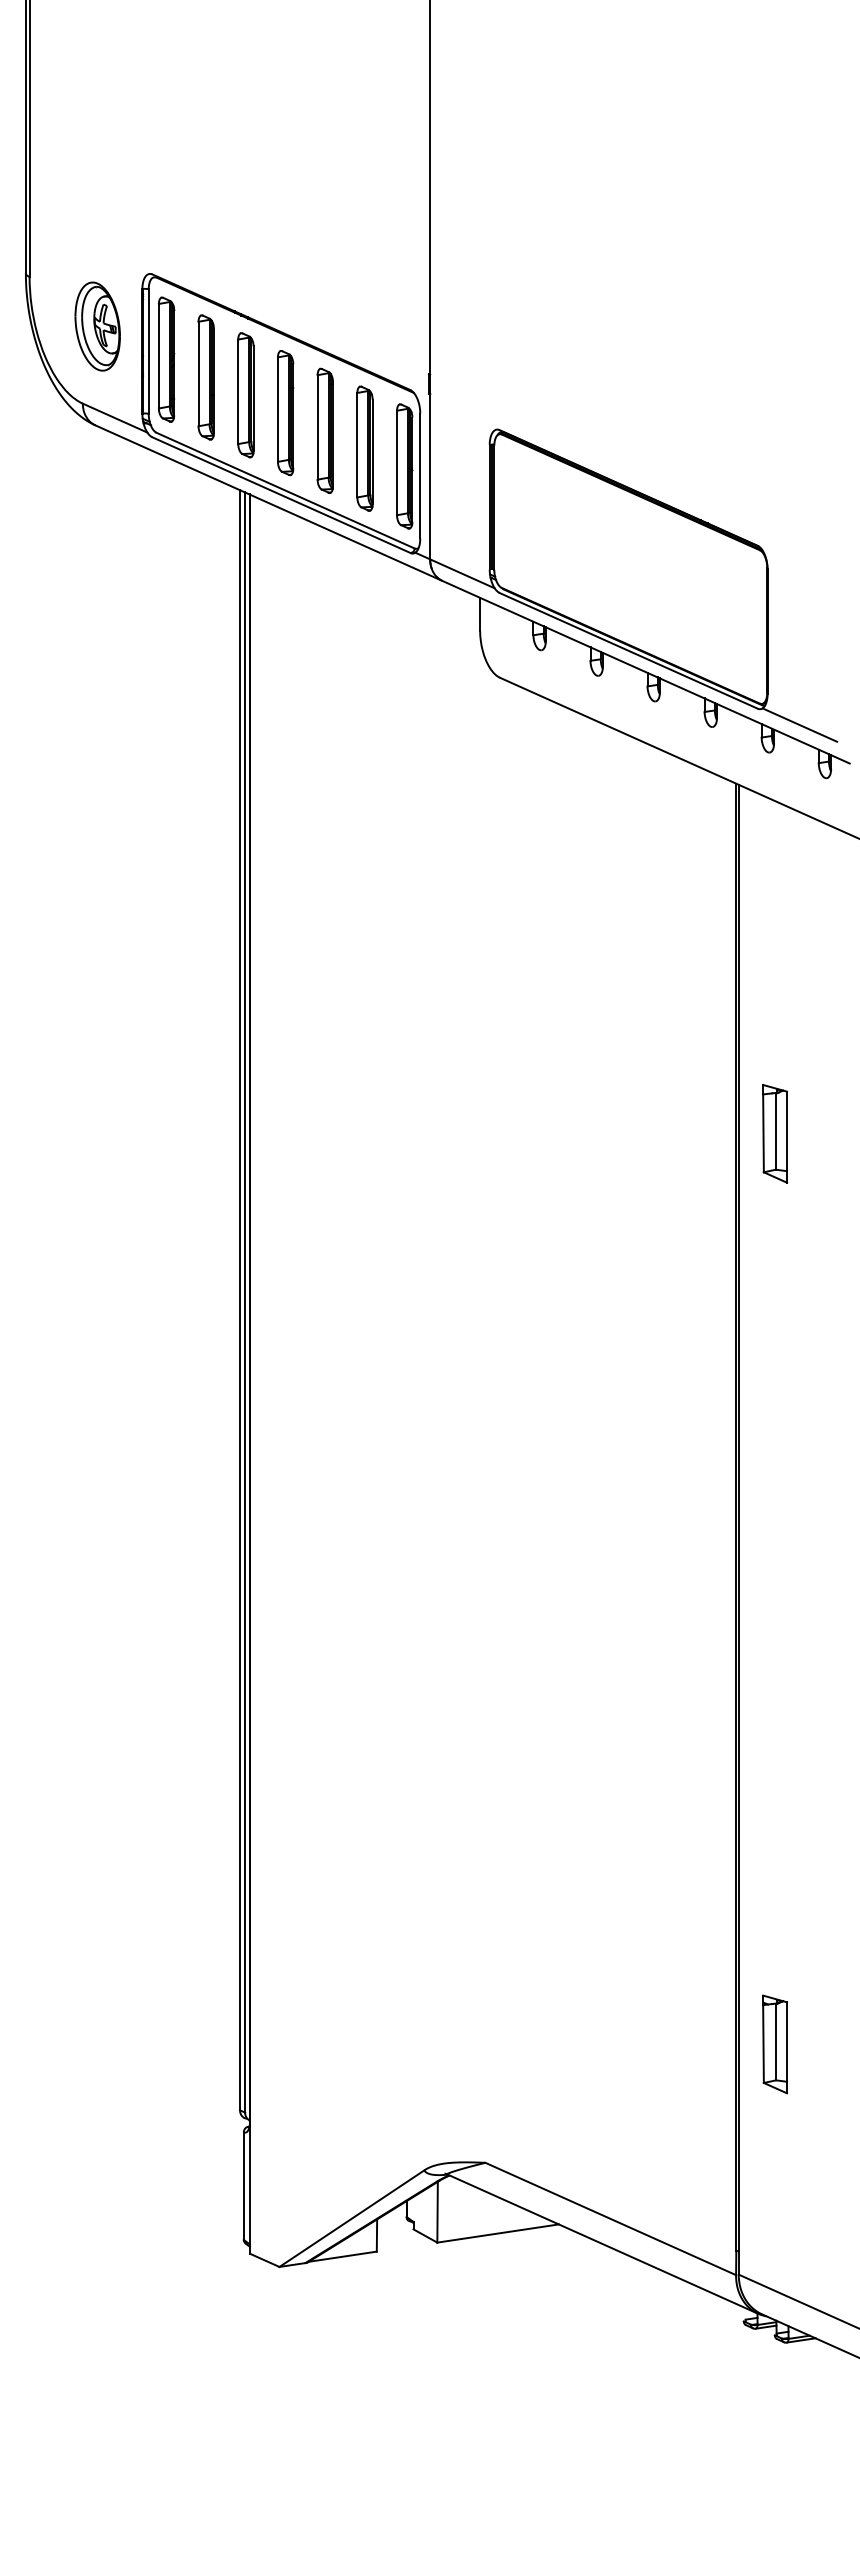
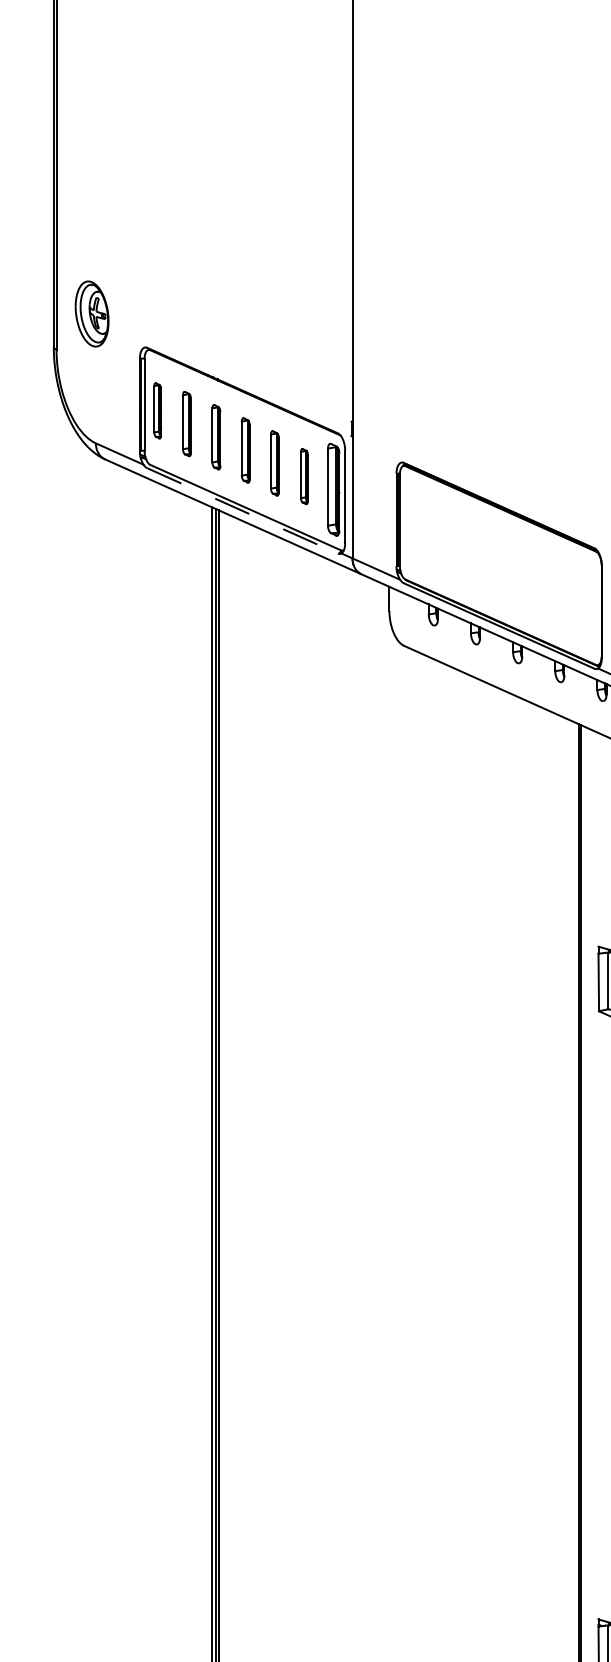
part: (97, 326) -> (91, 313), moved
part: (166, 359) -> (157, 410), size x0.6
part: (205, 377) -> (186, 424), size x0.7
part: (245, 395) -> (216, 437), size x0.7
part: (285, 413) -> (245, 450), size x0.7
part: (324, 430) -> (274, 463), size x0.7
part: (364, 448) -> (303, 476), size x0.6
line: (281, 495) -> (242, 511), solid -> dashed

